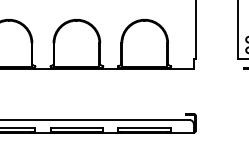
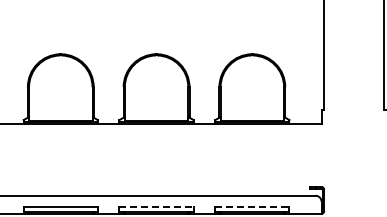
line: (77, 127) -> (157, 206), solid -> dashed
line: (144, 127) -> (252, 206), solid -> dashed

